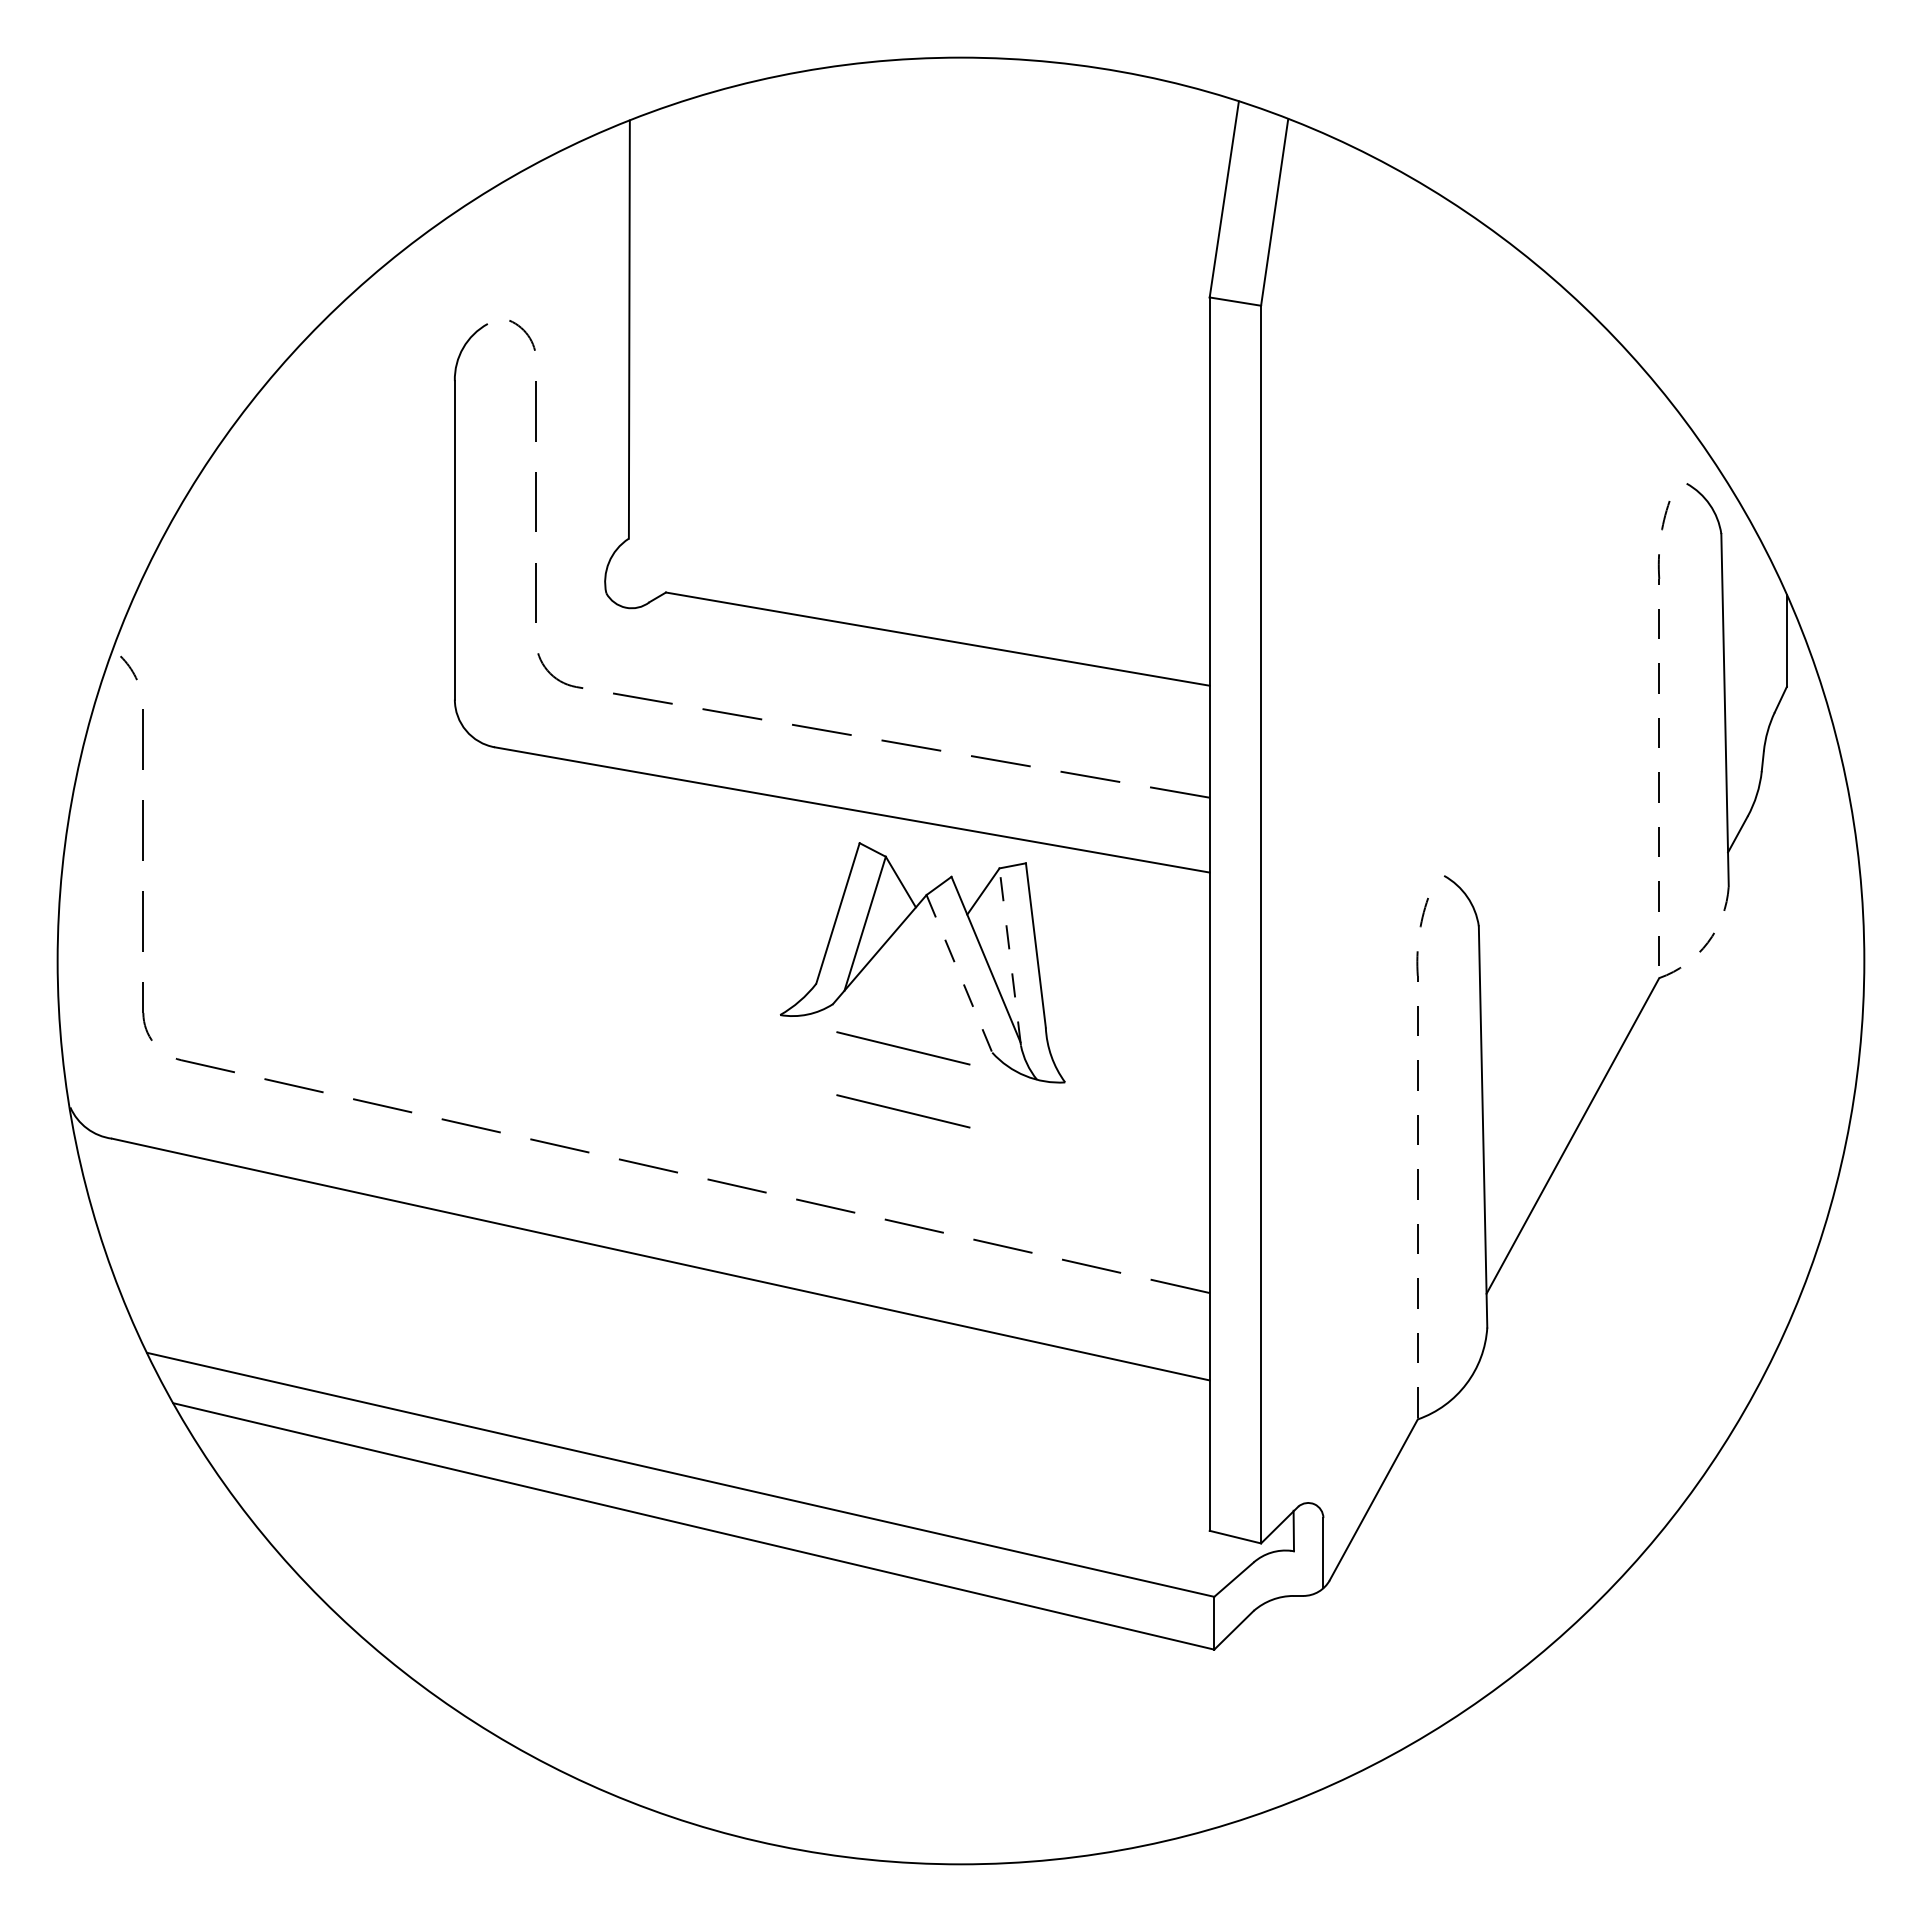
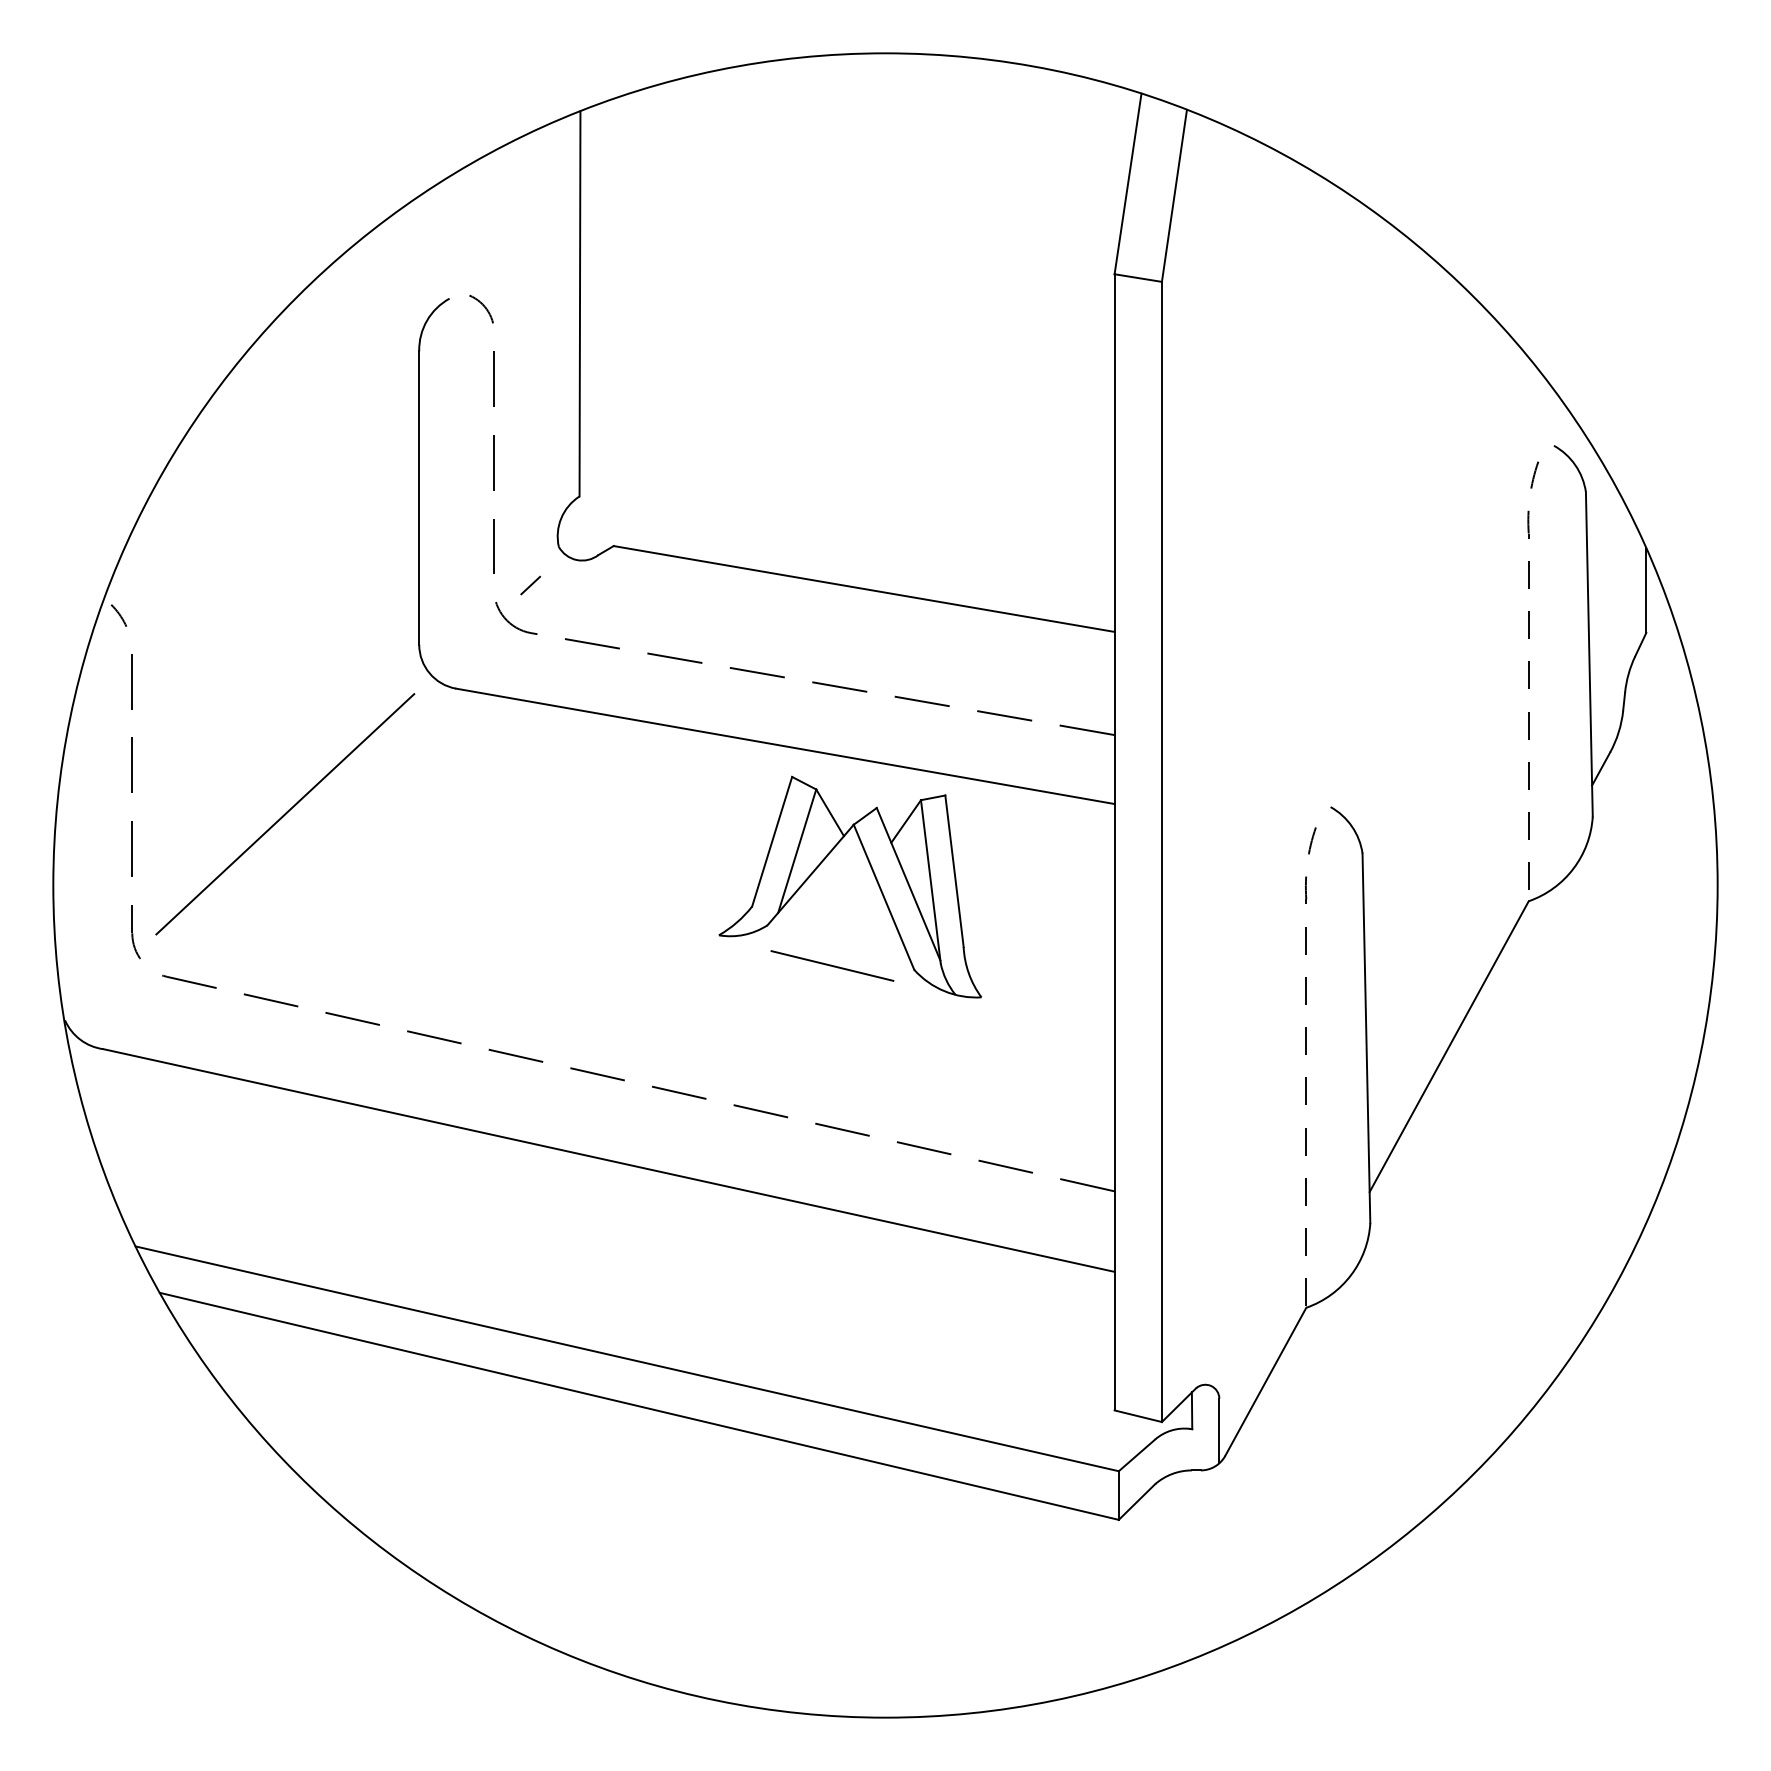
line: (575, 634) -> (530, 584), added
line: (309, 883) -> (285, 814), added
arc: (1707, 942) -> (1573, 868), dashed -> solid
line: (1010, 956) -> (931, 881), dashed -> solid
line: (959, 974) -> (884, 897), dashed -> solid
line: (903, 1111) -> (832, 1024), removed

